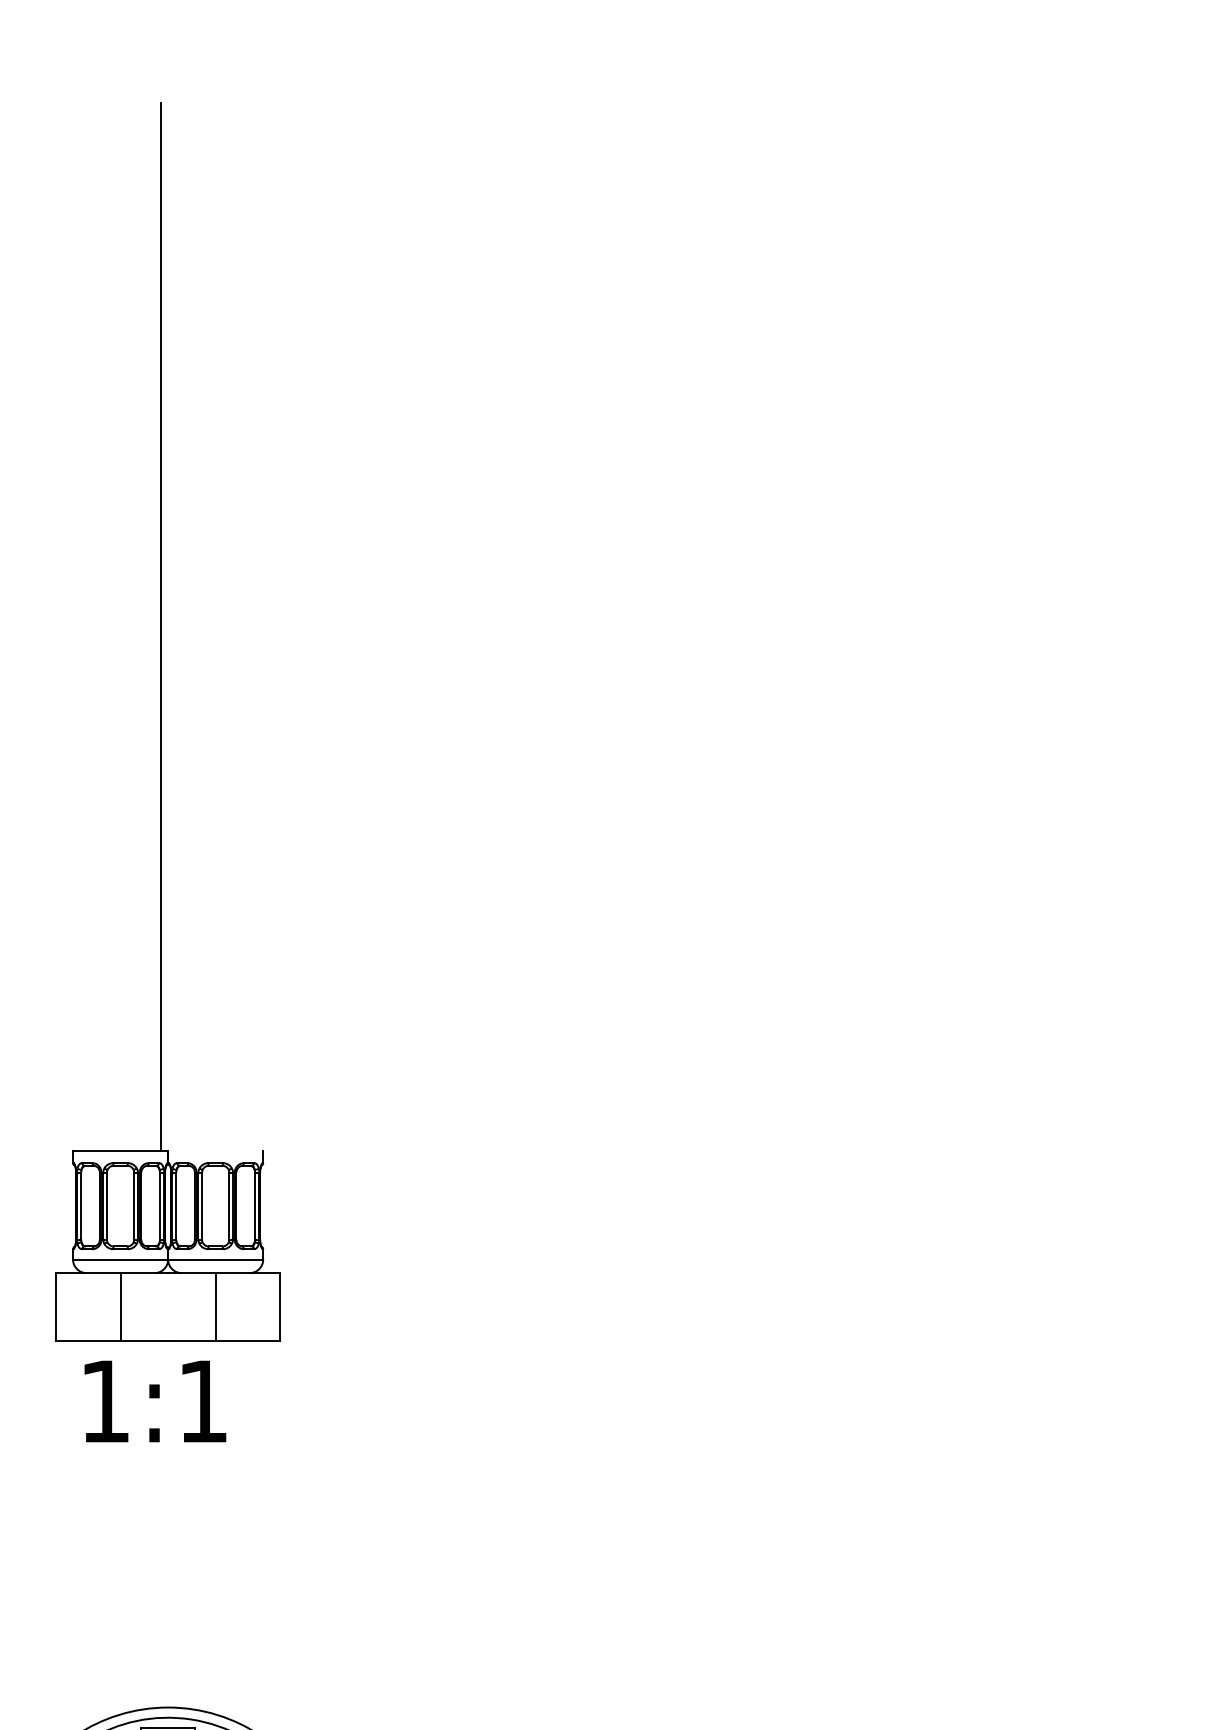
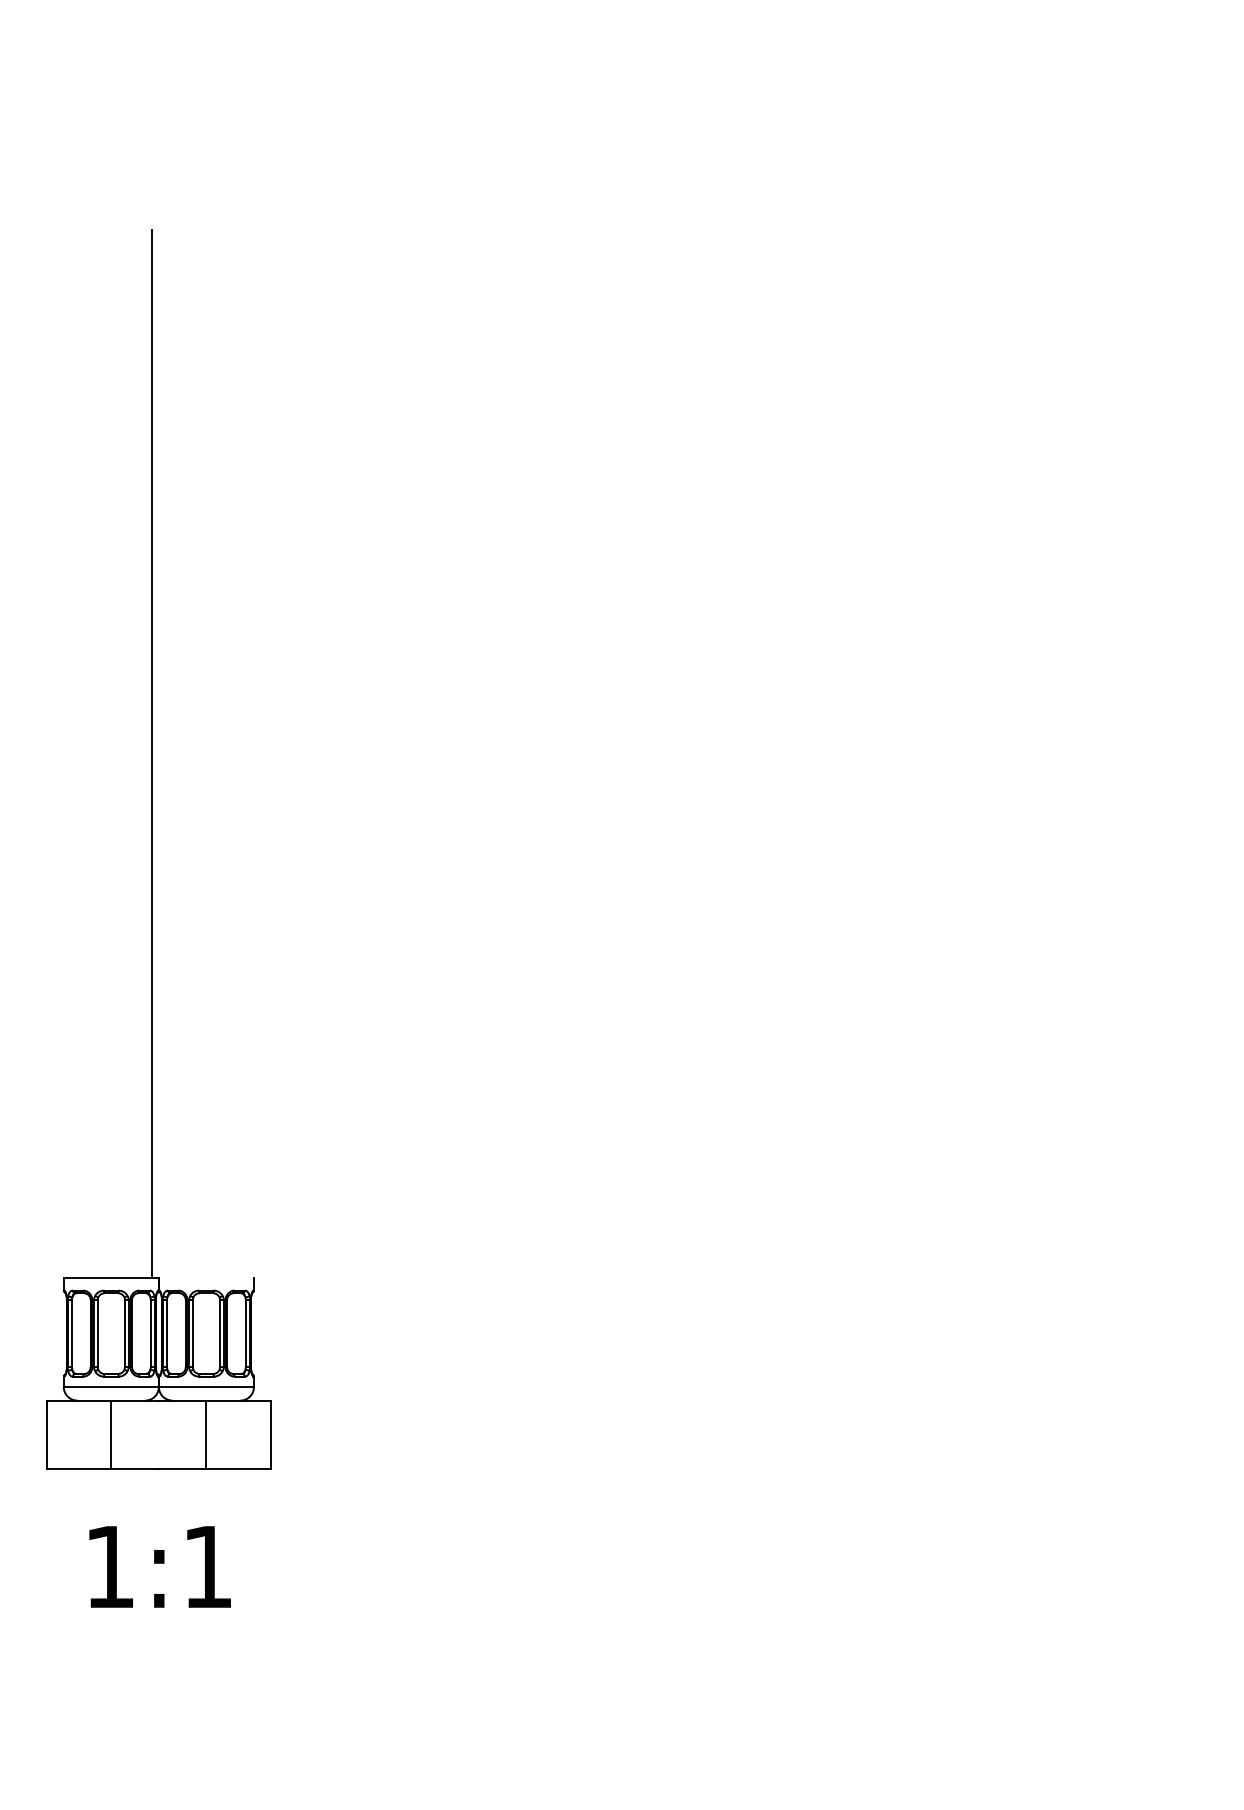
text: (154, 1401) -> (159, 1566), moved

